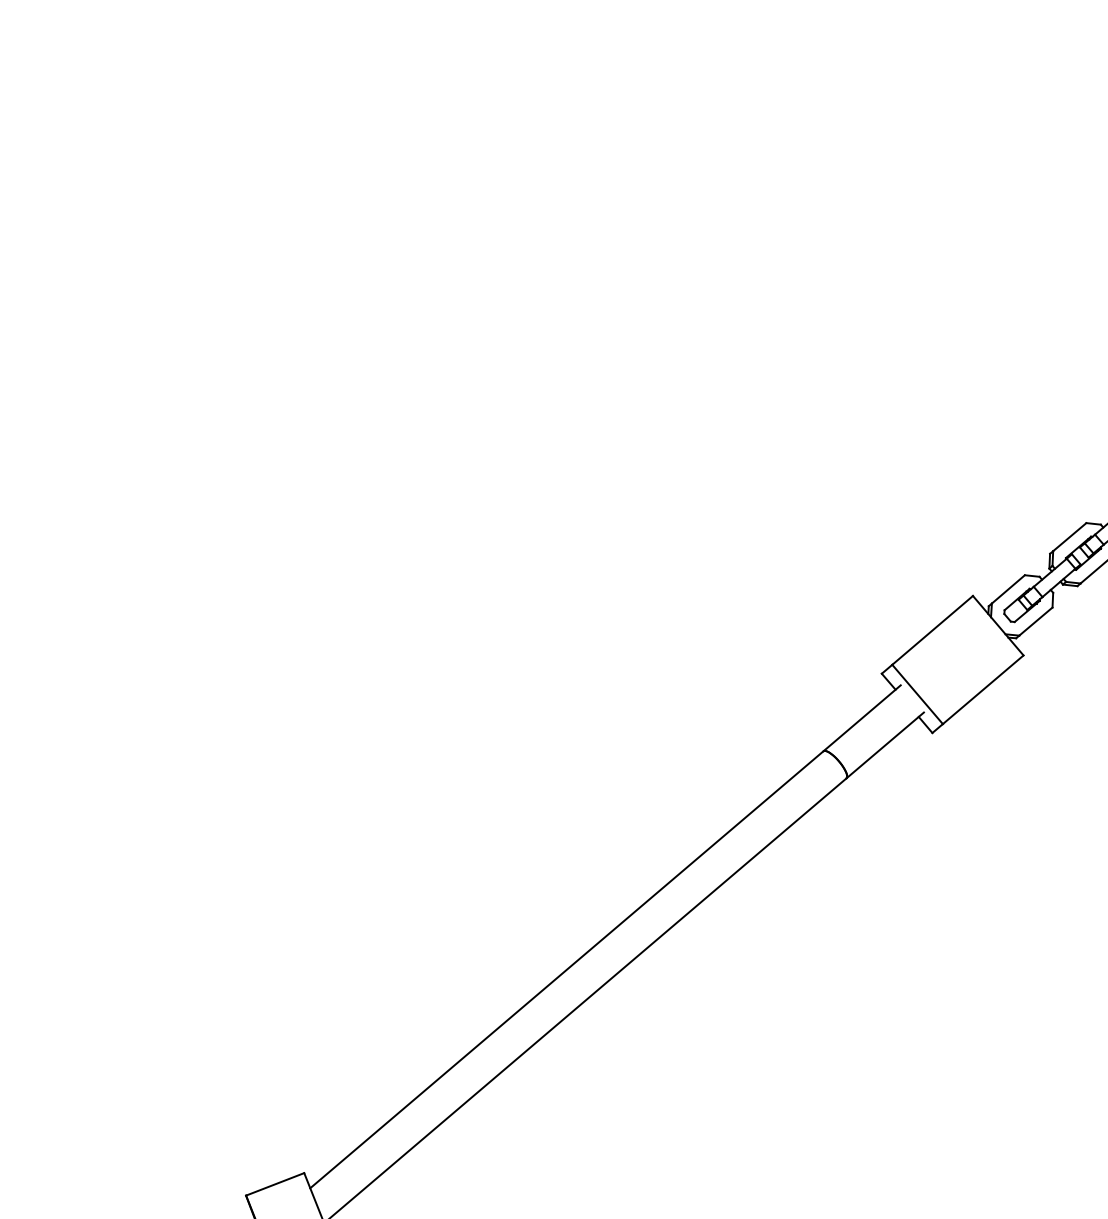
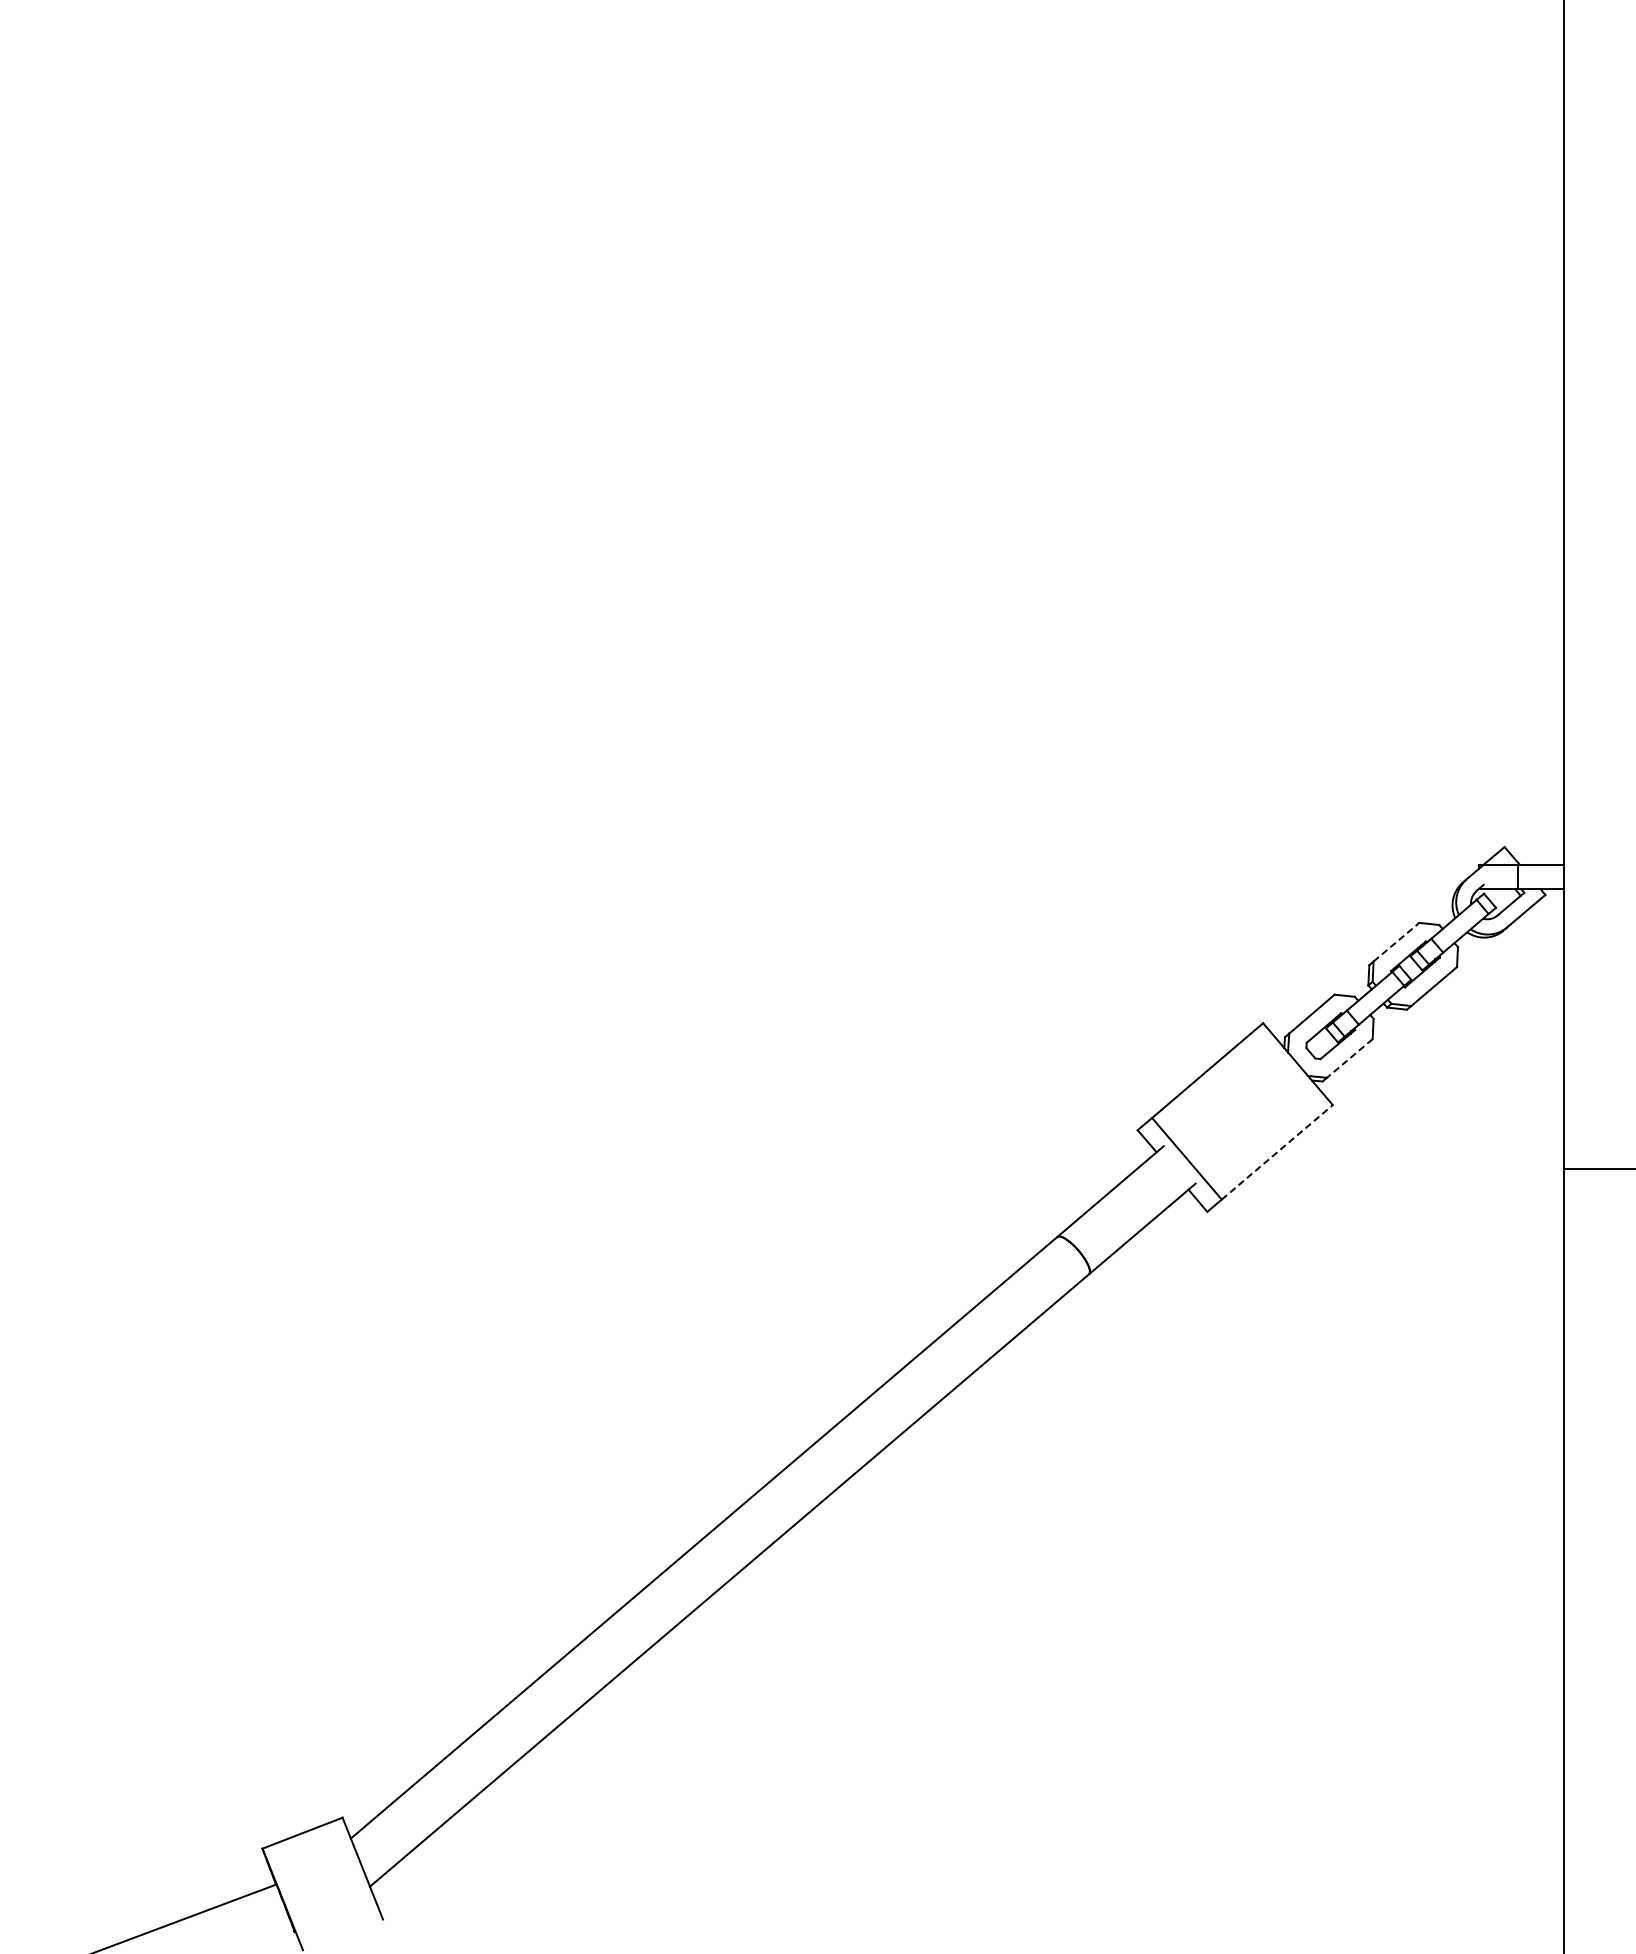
line: (1069, 537) -> (1396, 942), solid -> dashed
line: (1035, 621) -> (1349, 1058), solid -> dashed
line: (983, 689) -> (1277, 1152), solid -> dashed

